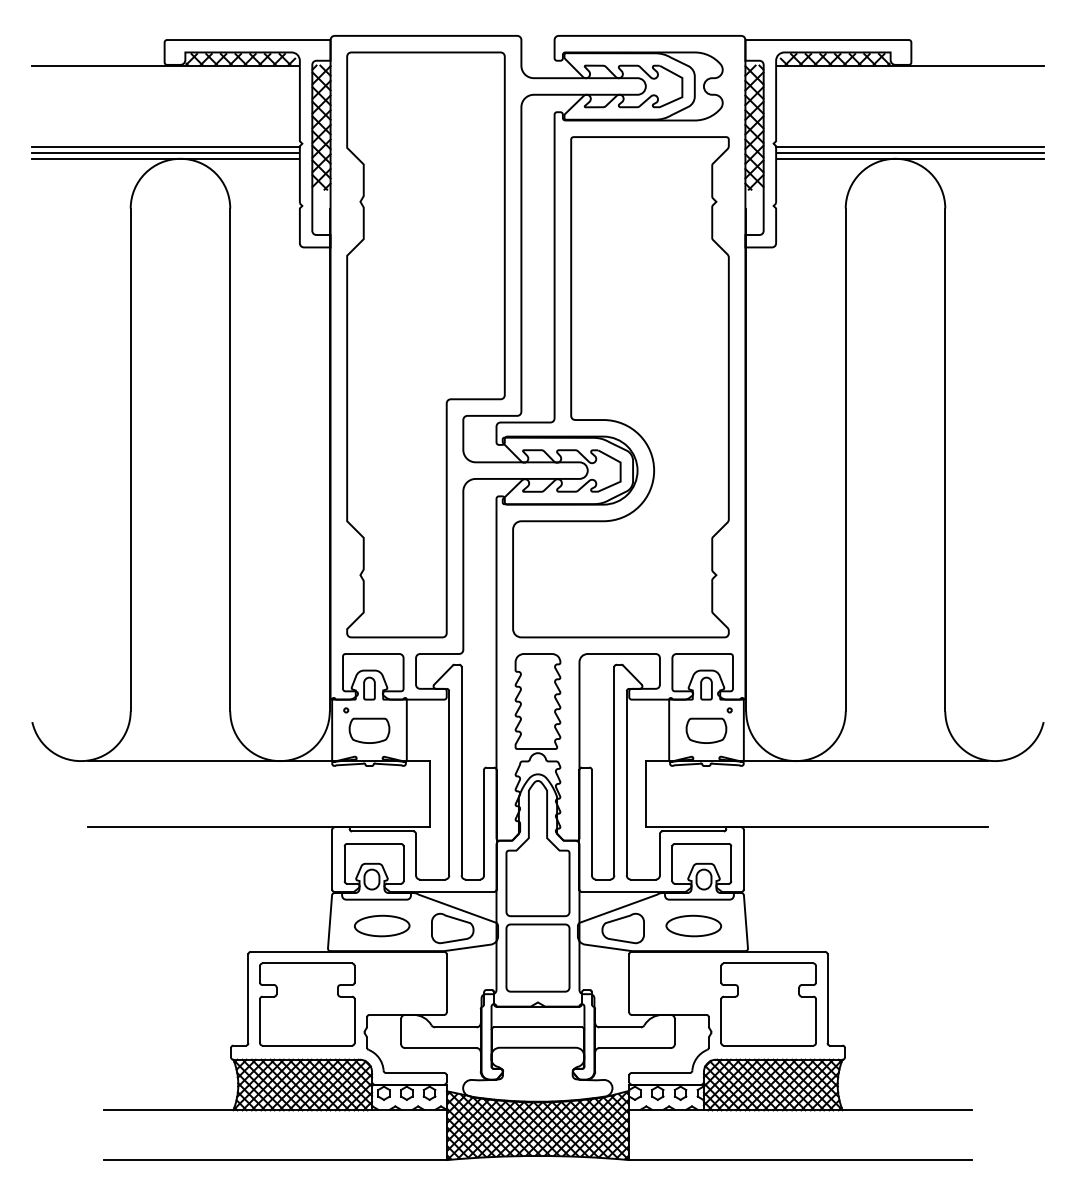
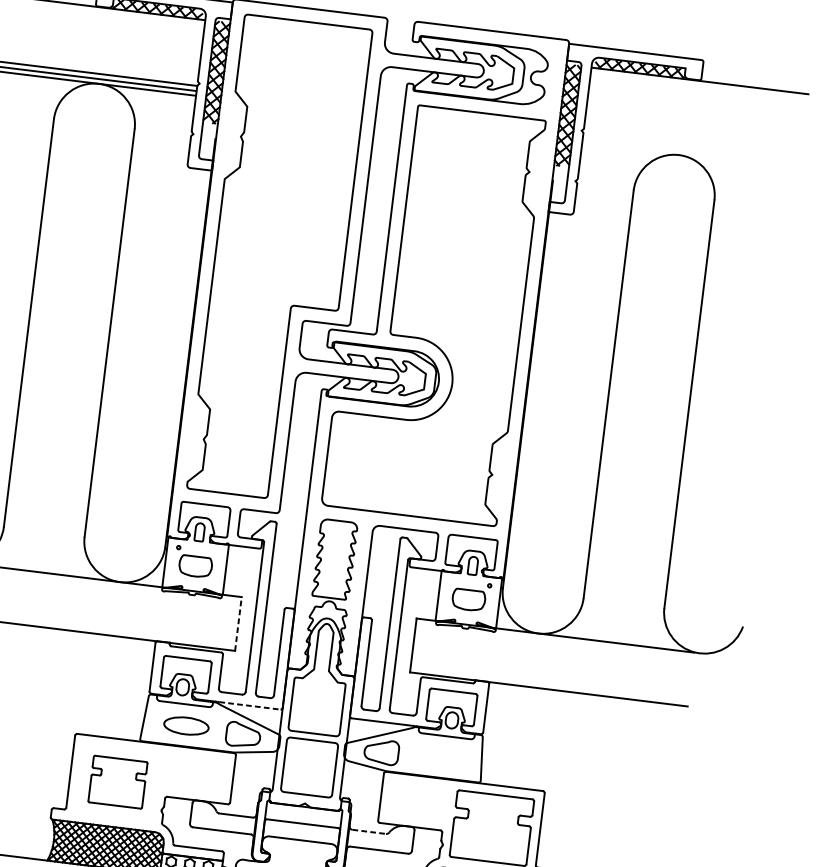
line: (909, 146) -> (691, 146), removed
line: (909, 153) -> (690, 152), removed
line: (909, 158) -> (690, 156), removed
line: (430, 793) -> (238, 623), solid -> dashed
line: (456, 892) -> (250, 706), solid -> dashed
part: (693, 925) -> (438, 756), removed
part: (307, 1004) -> (118, 782), size x0.7
line: (620, 1027) -> (369, 832), solid -> dashed

